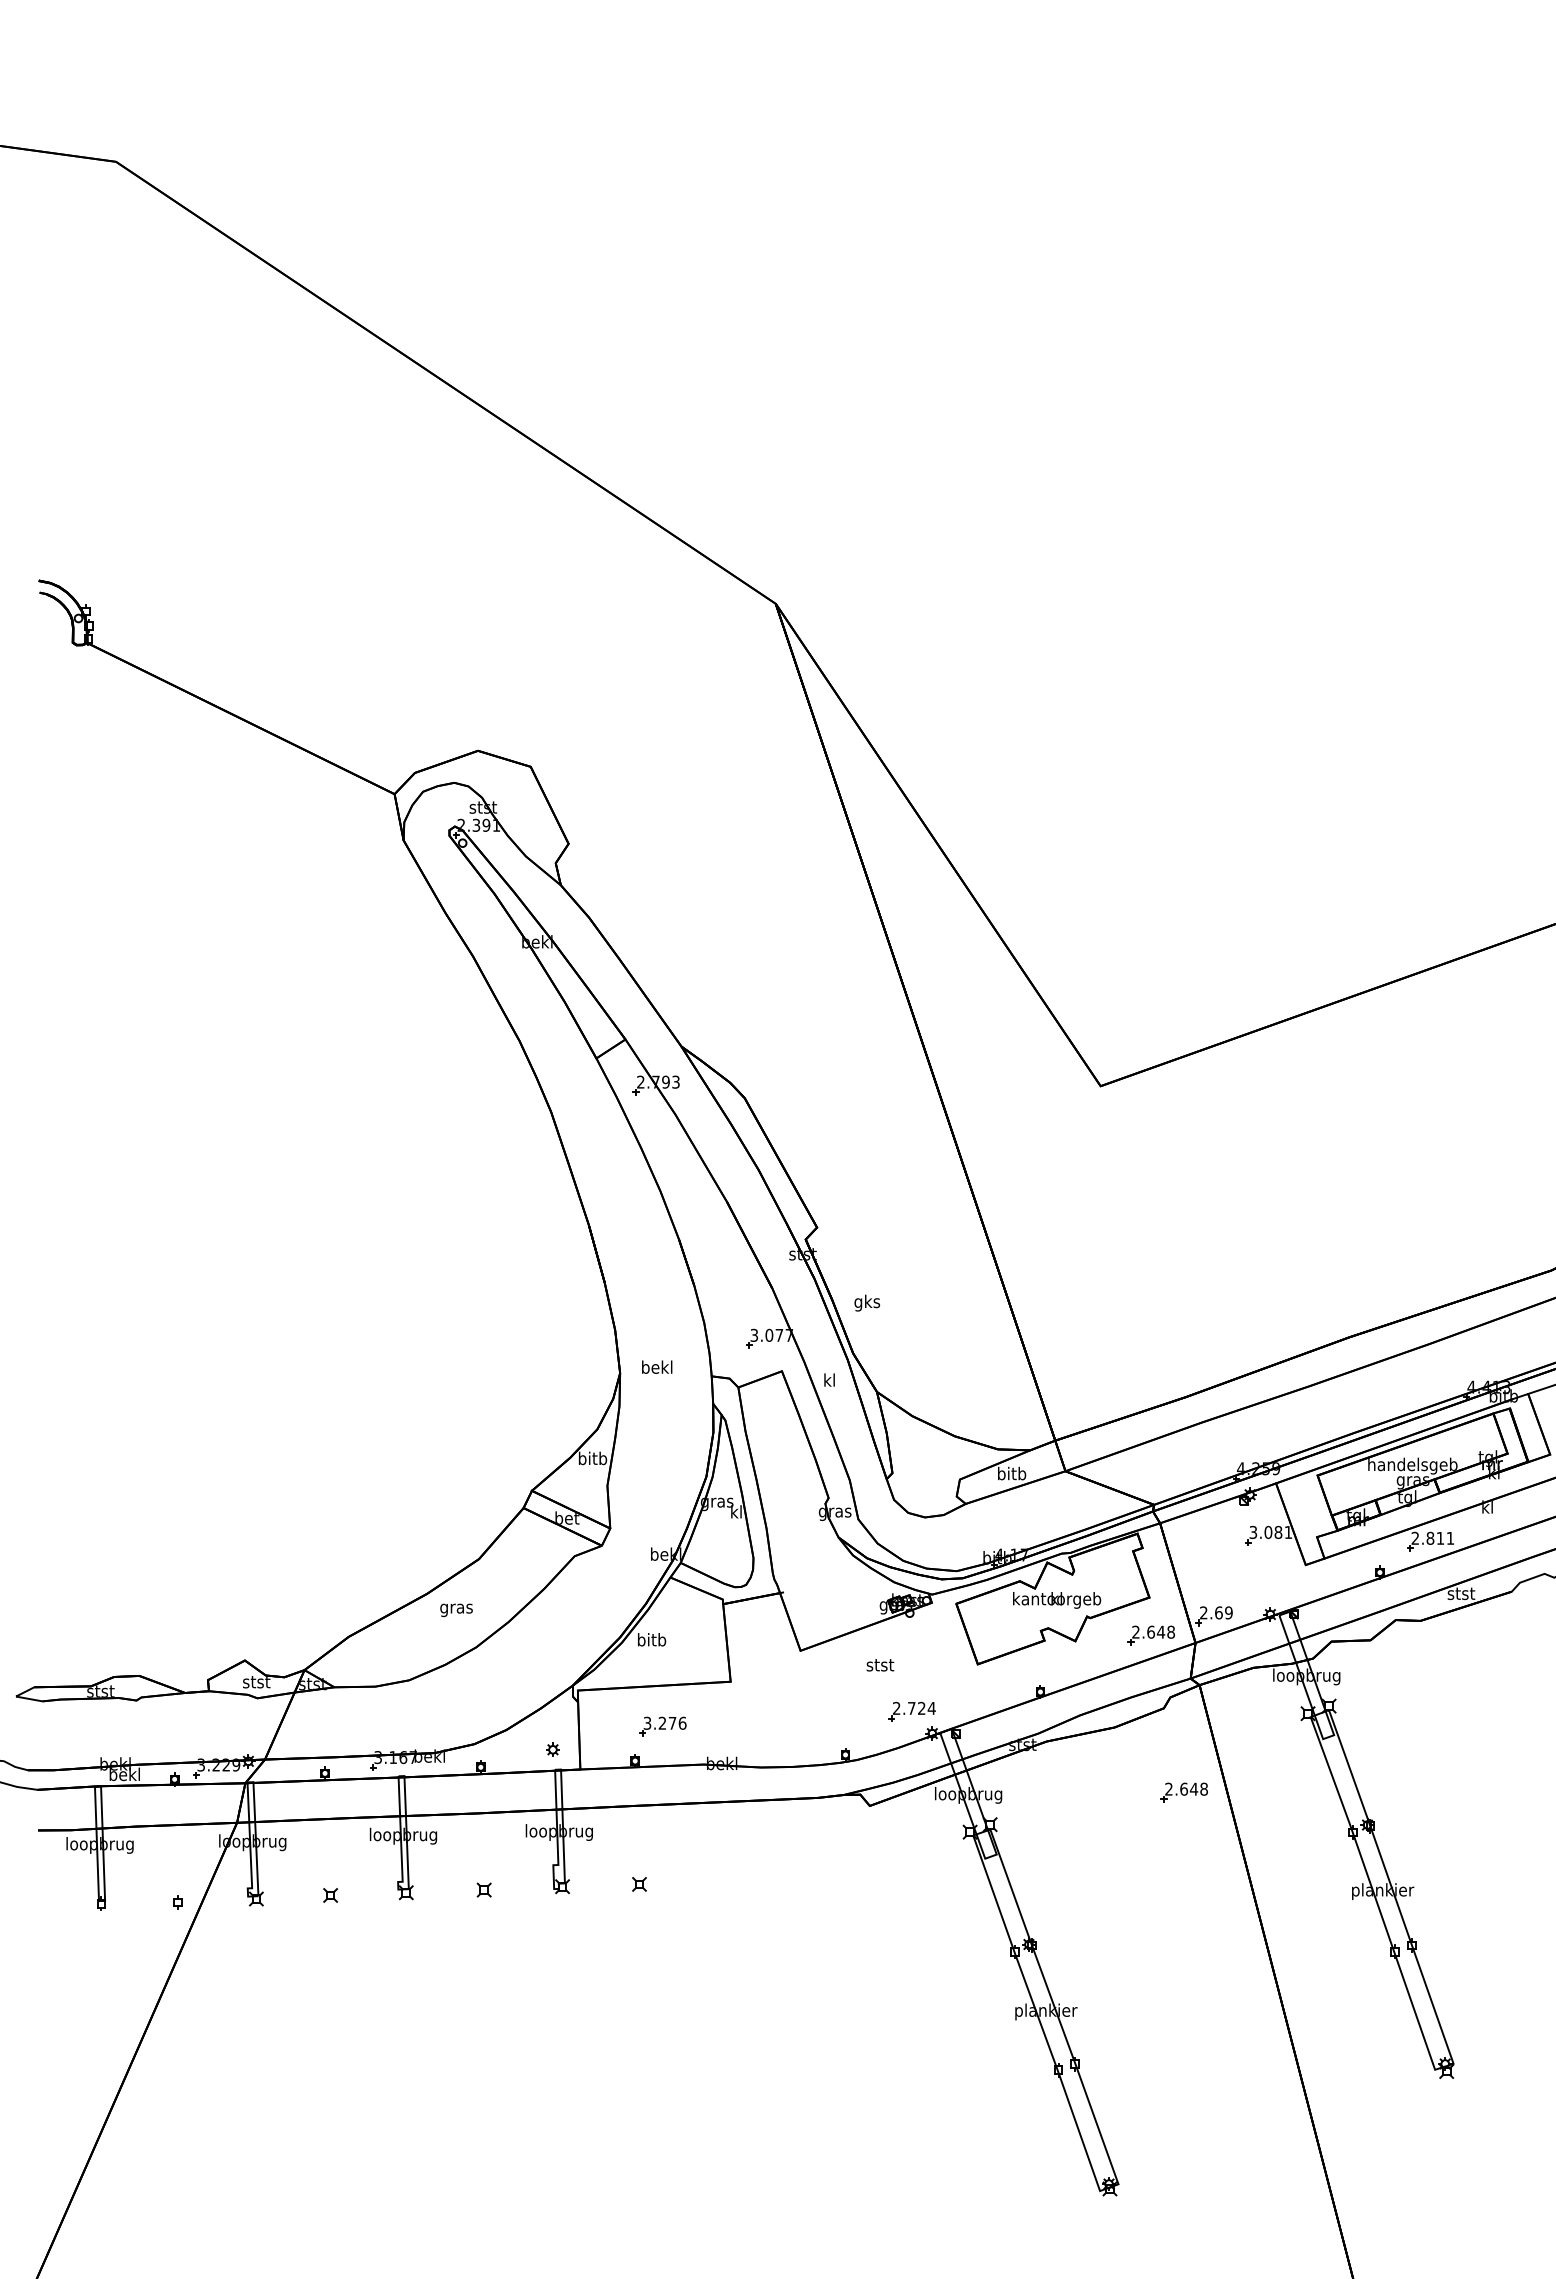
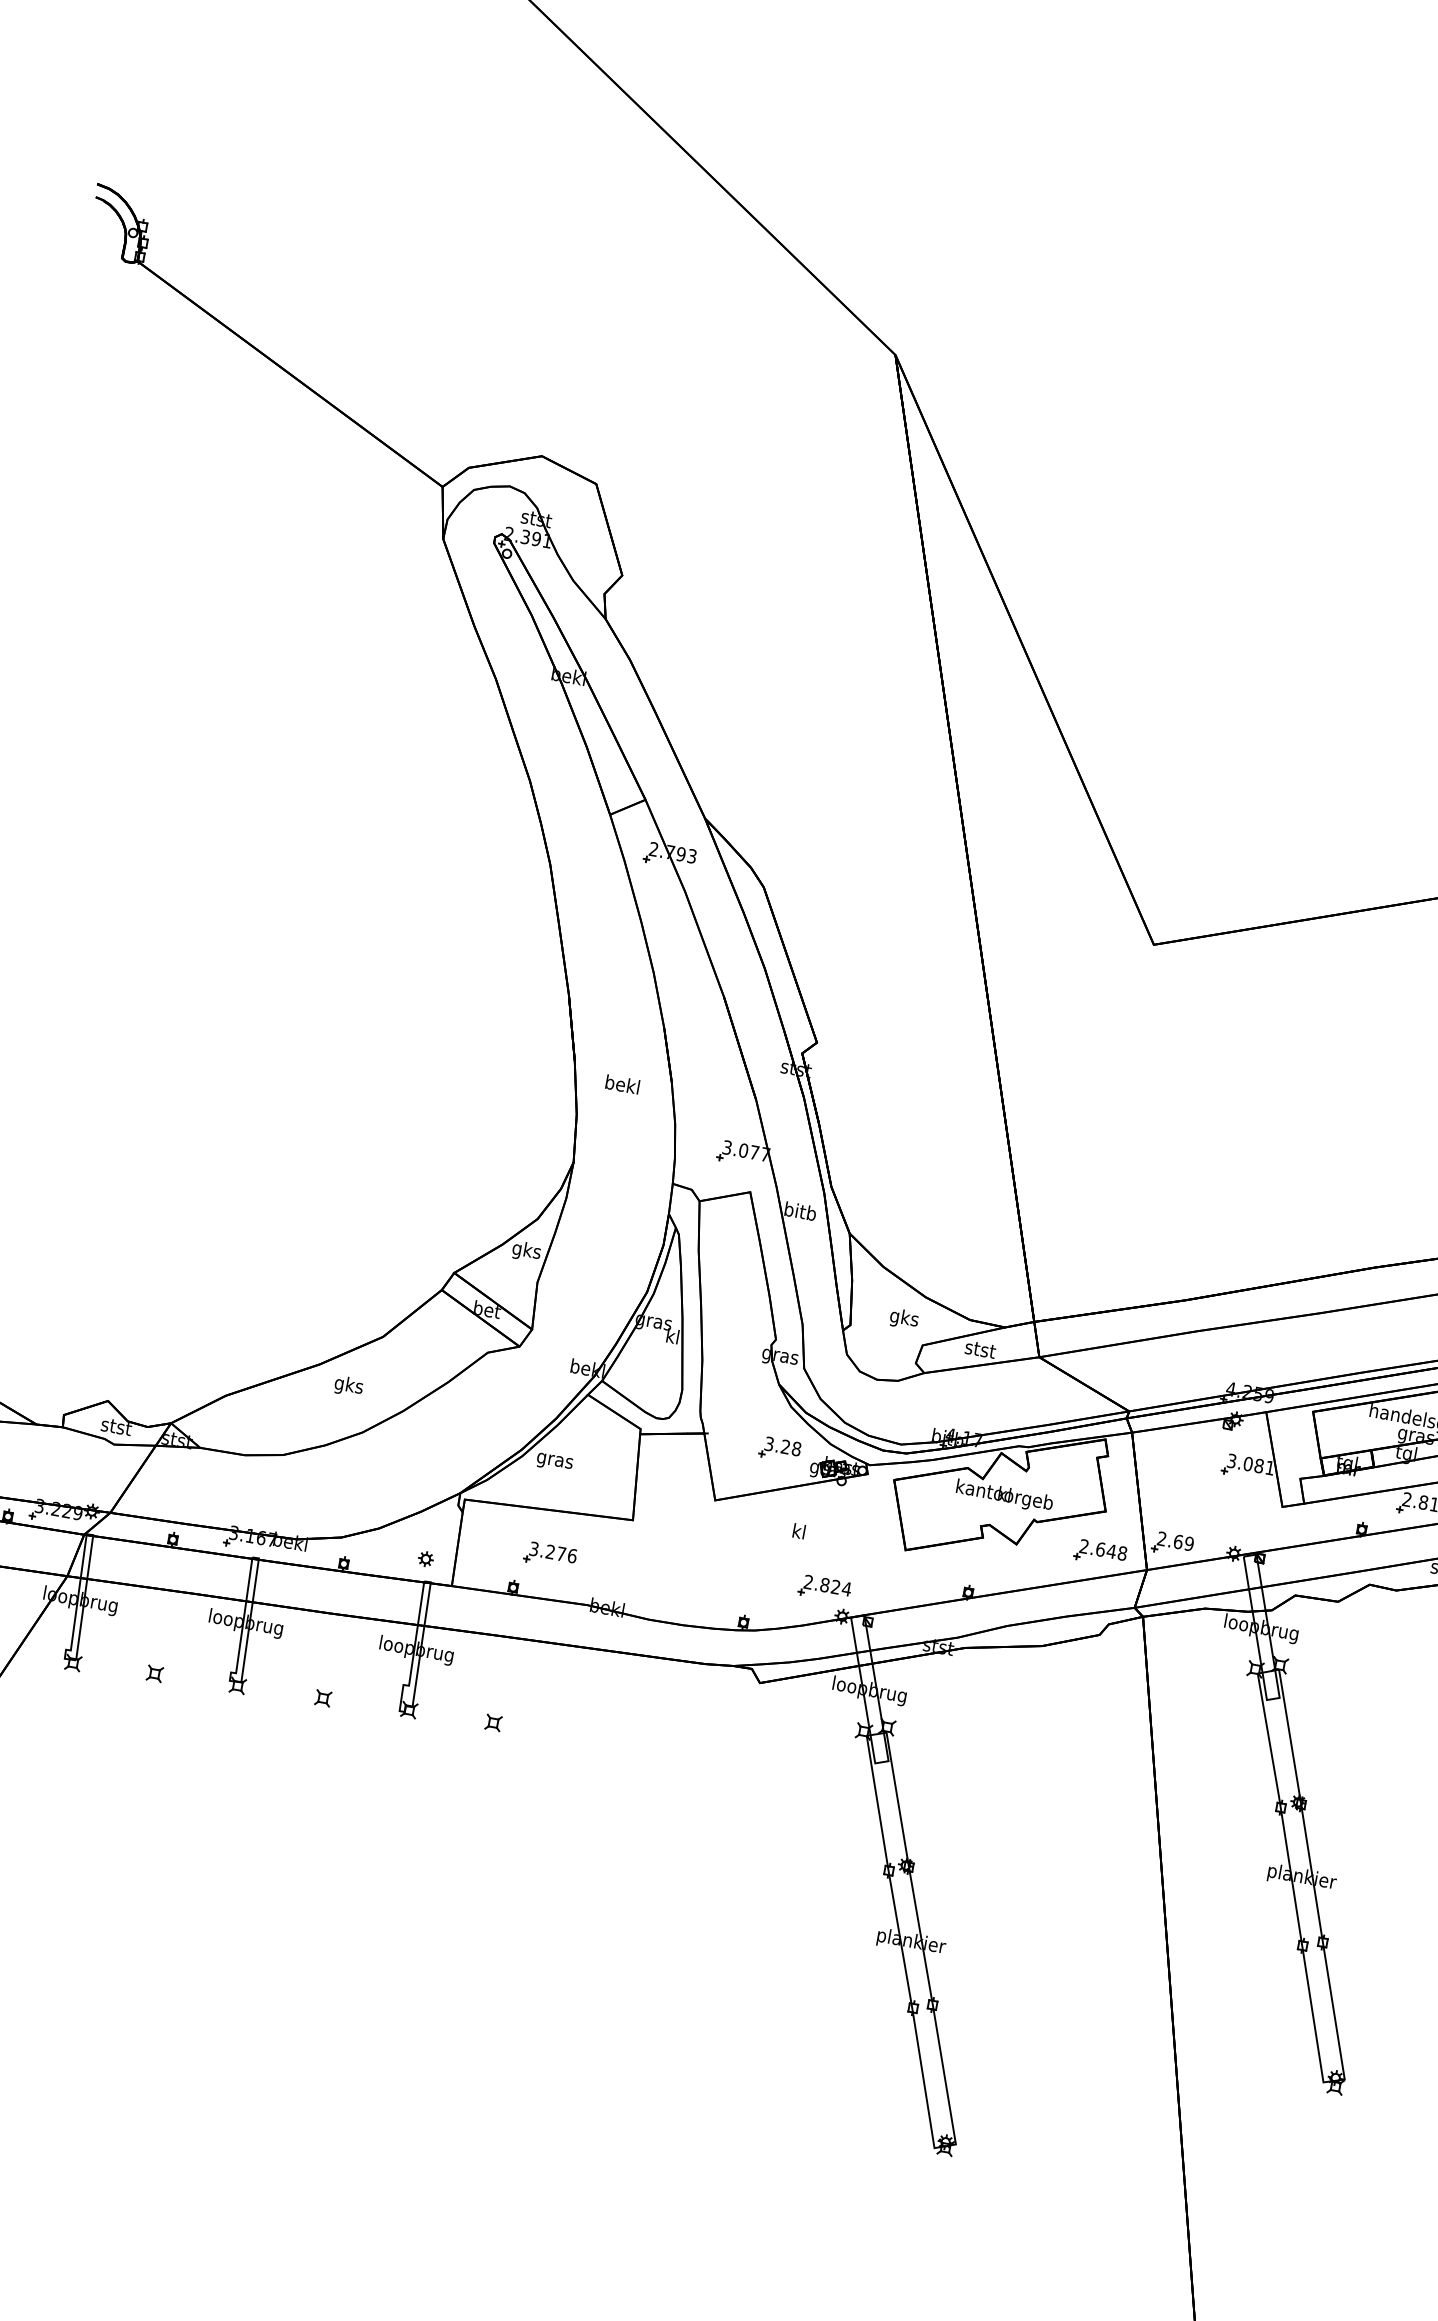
text: (867, 1302) -> (904, 1318), moved
text: (657, 1366) -> (623, 1083), moved
text: (829, 1379) -> (800, 1210), kl -> bitb
text: (592, 1459) -> (526, 1250), bitb -> gks
text: (1012, 1473) -> (981, 1349), bitb -> stst
part: (849, 1595) -> (779, 1449), added
text: (456, 1608) -> (348, 1386), gras -> gks
text: (651, 1641) -> (554, 1460), bitb -> gras
text: (880, 1664) -> (799, 1531), stst -> kl
text: (911, 1707) -> (824, 1584), 2.724 -> 2.824
part: (1183, 1792) -> (1104, 1730), removed

